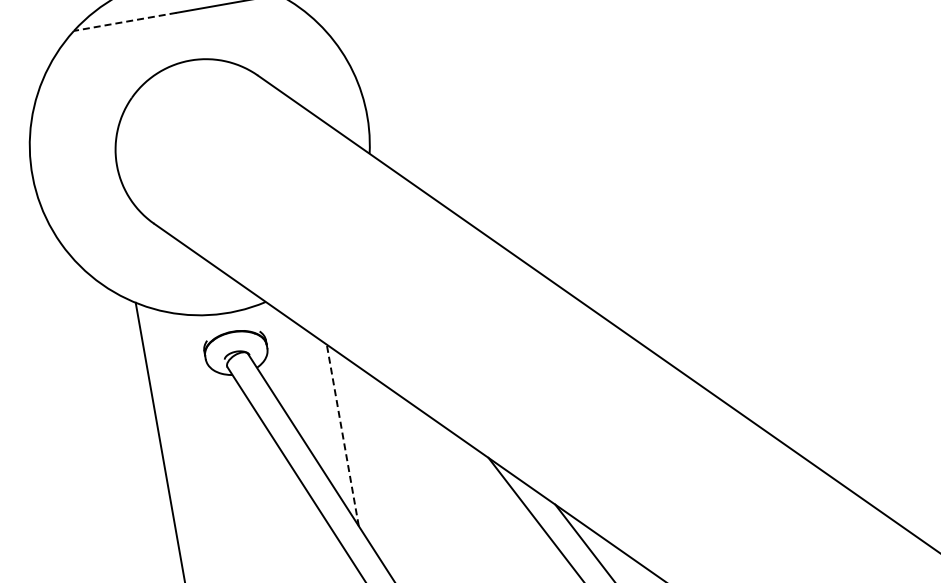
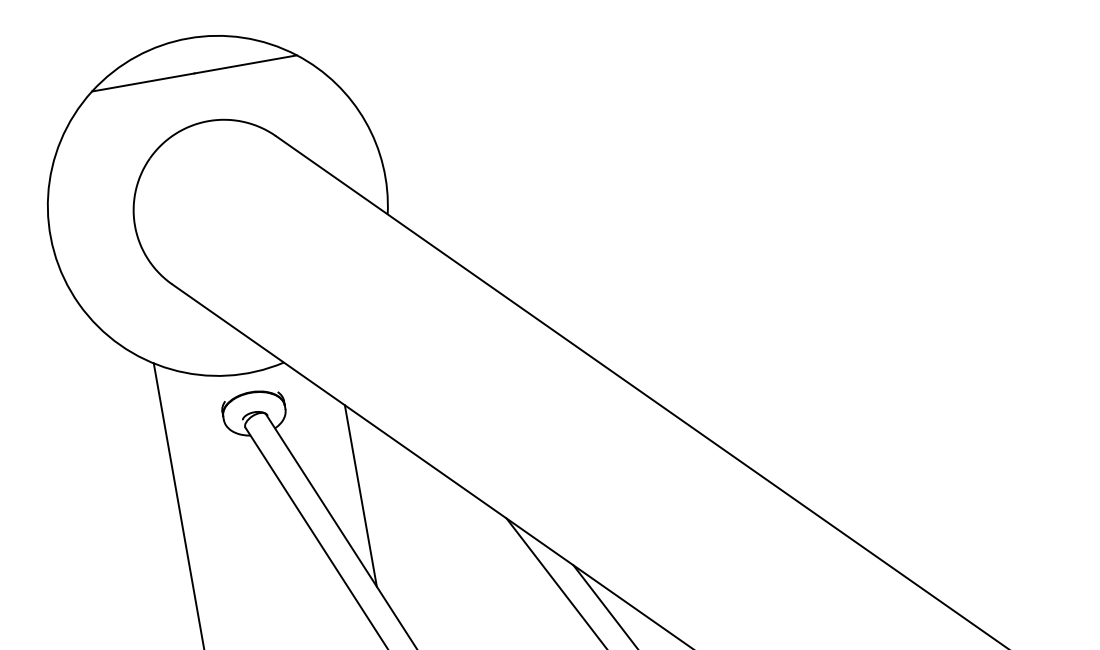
line: (124, 21) -> (142, 82), dashed -> solid
line: (342, 434) -> (360, 495), dashed -> solid

